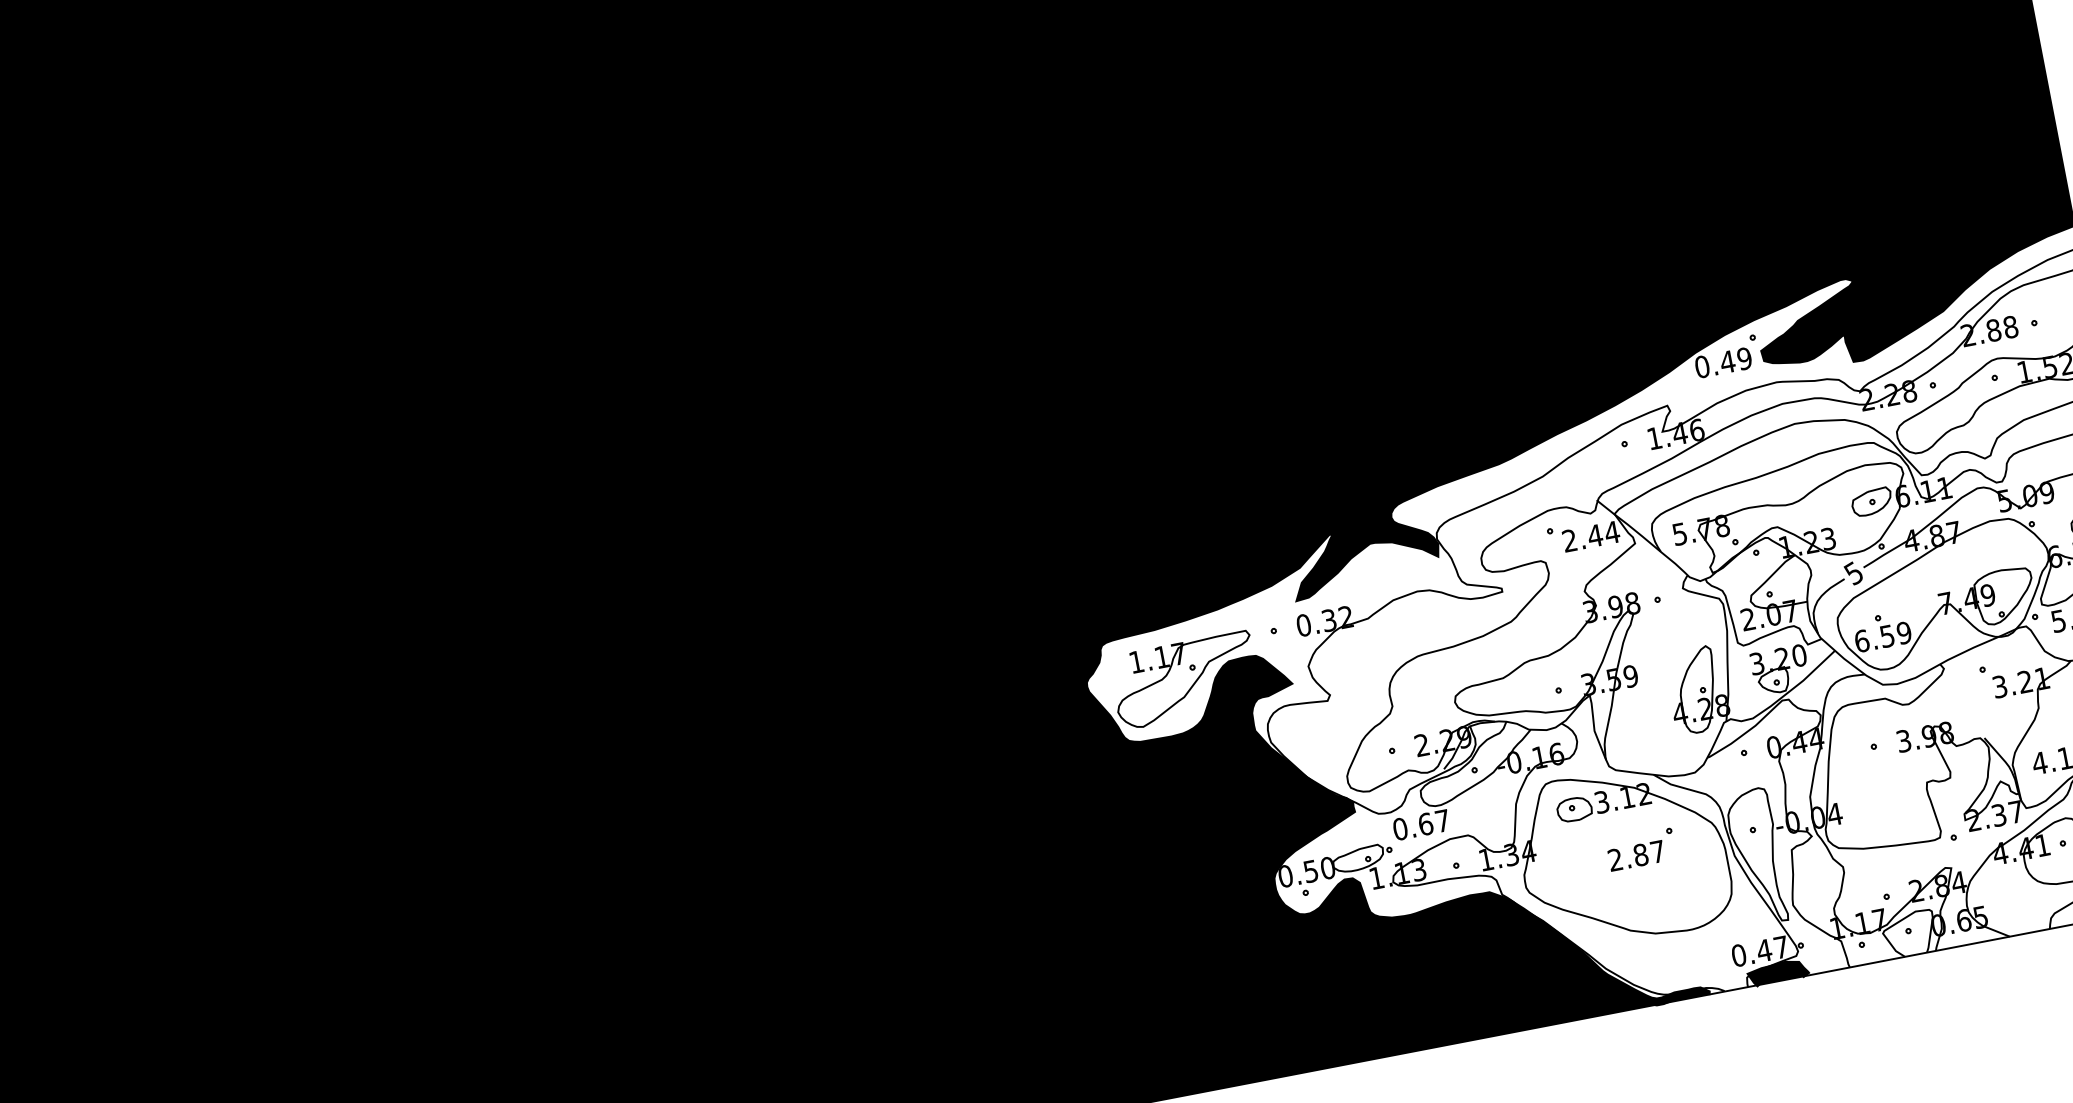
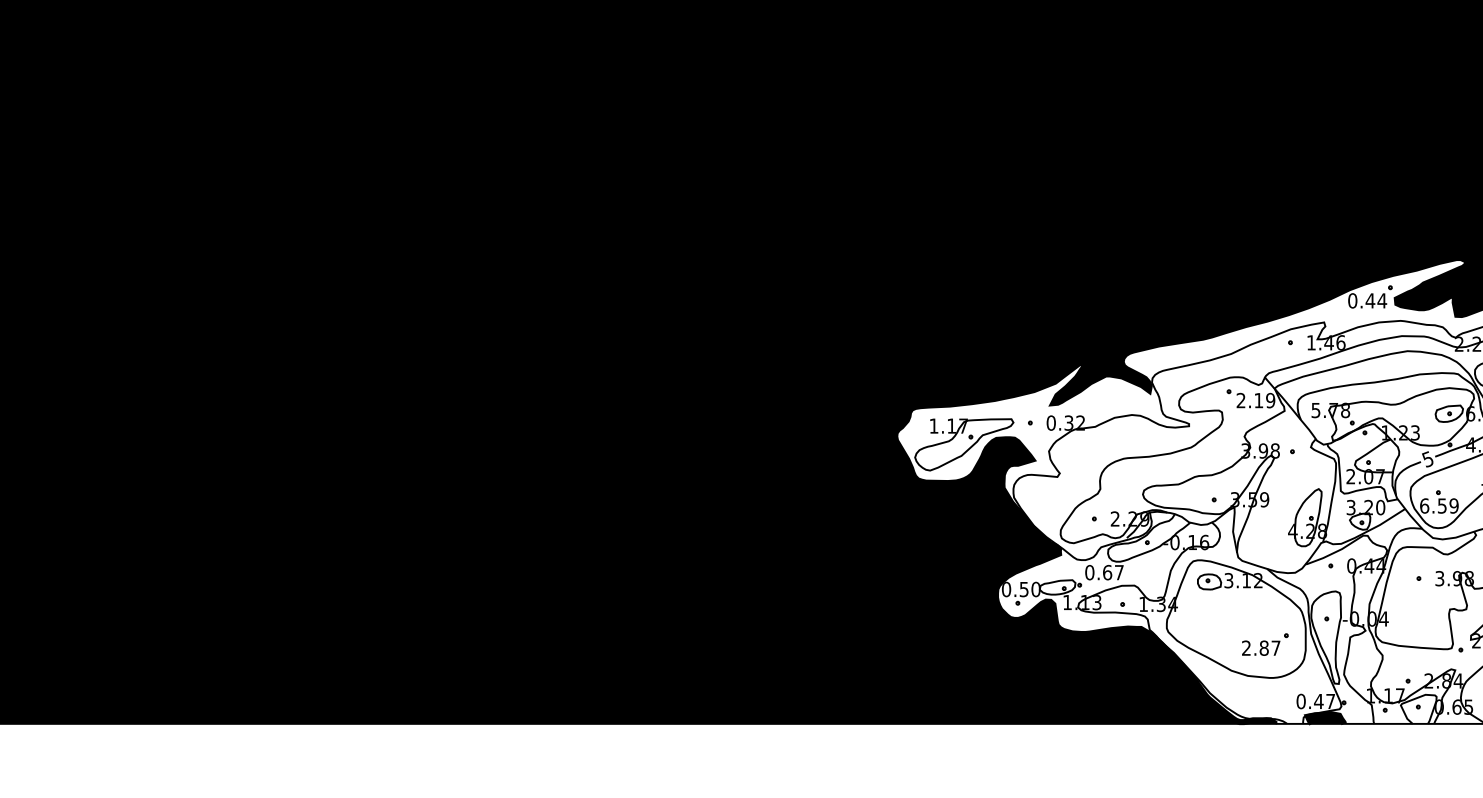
text: (1744, 358) -> (1382, 300), 0.49 -> 0.44
text: (1603, 534) -> (1264, 400), 2.44 -> 2.19
part: (1641, 849) -> (1265, 644), moved

